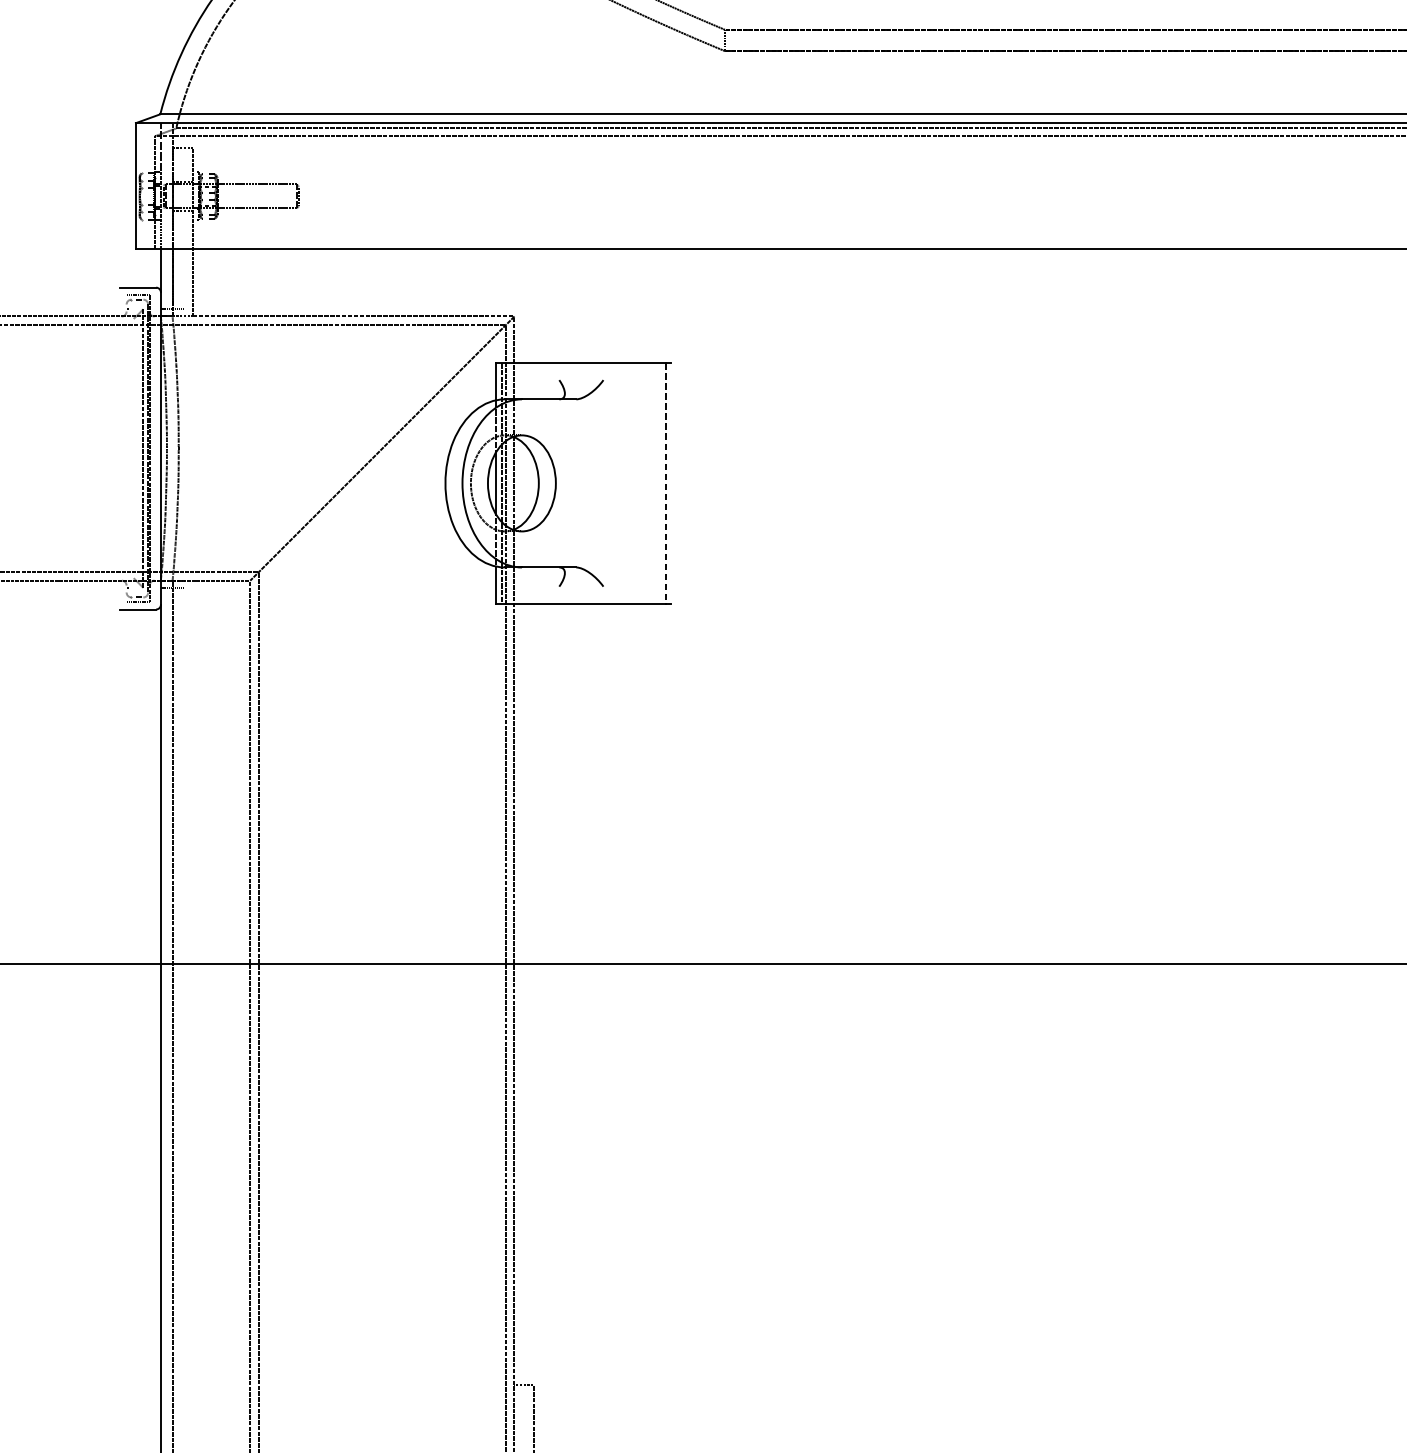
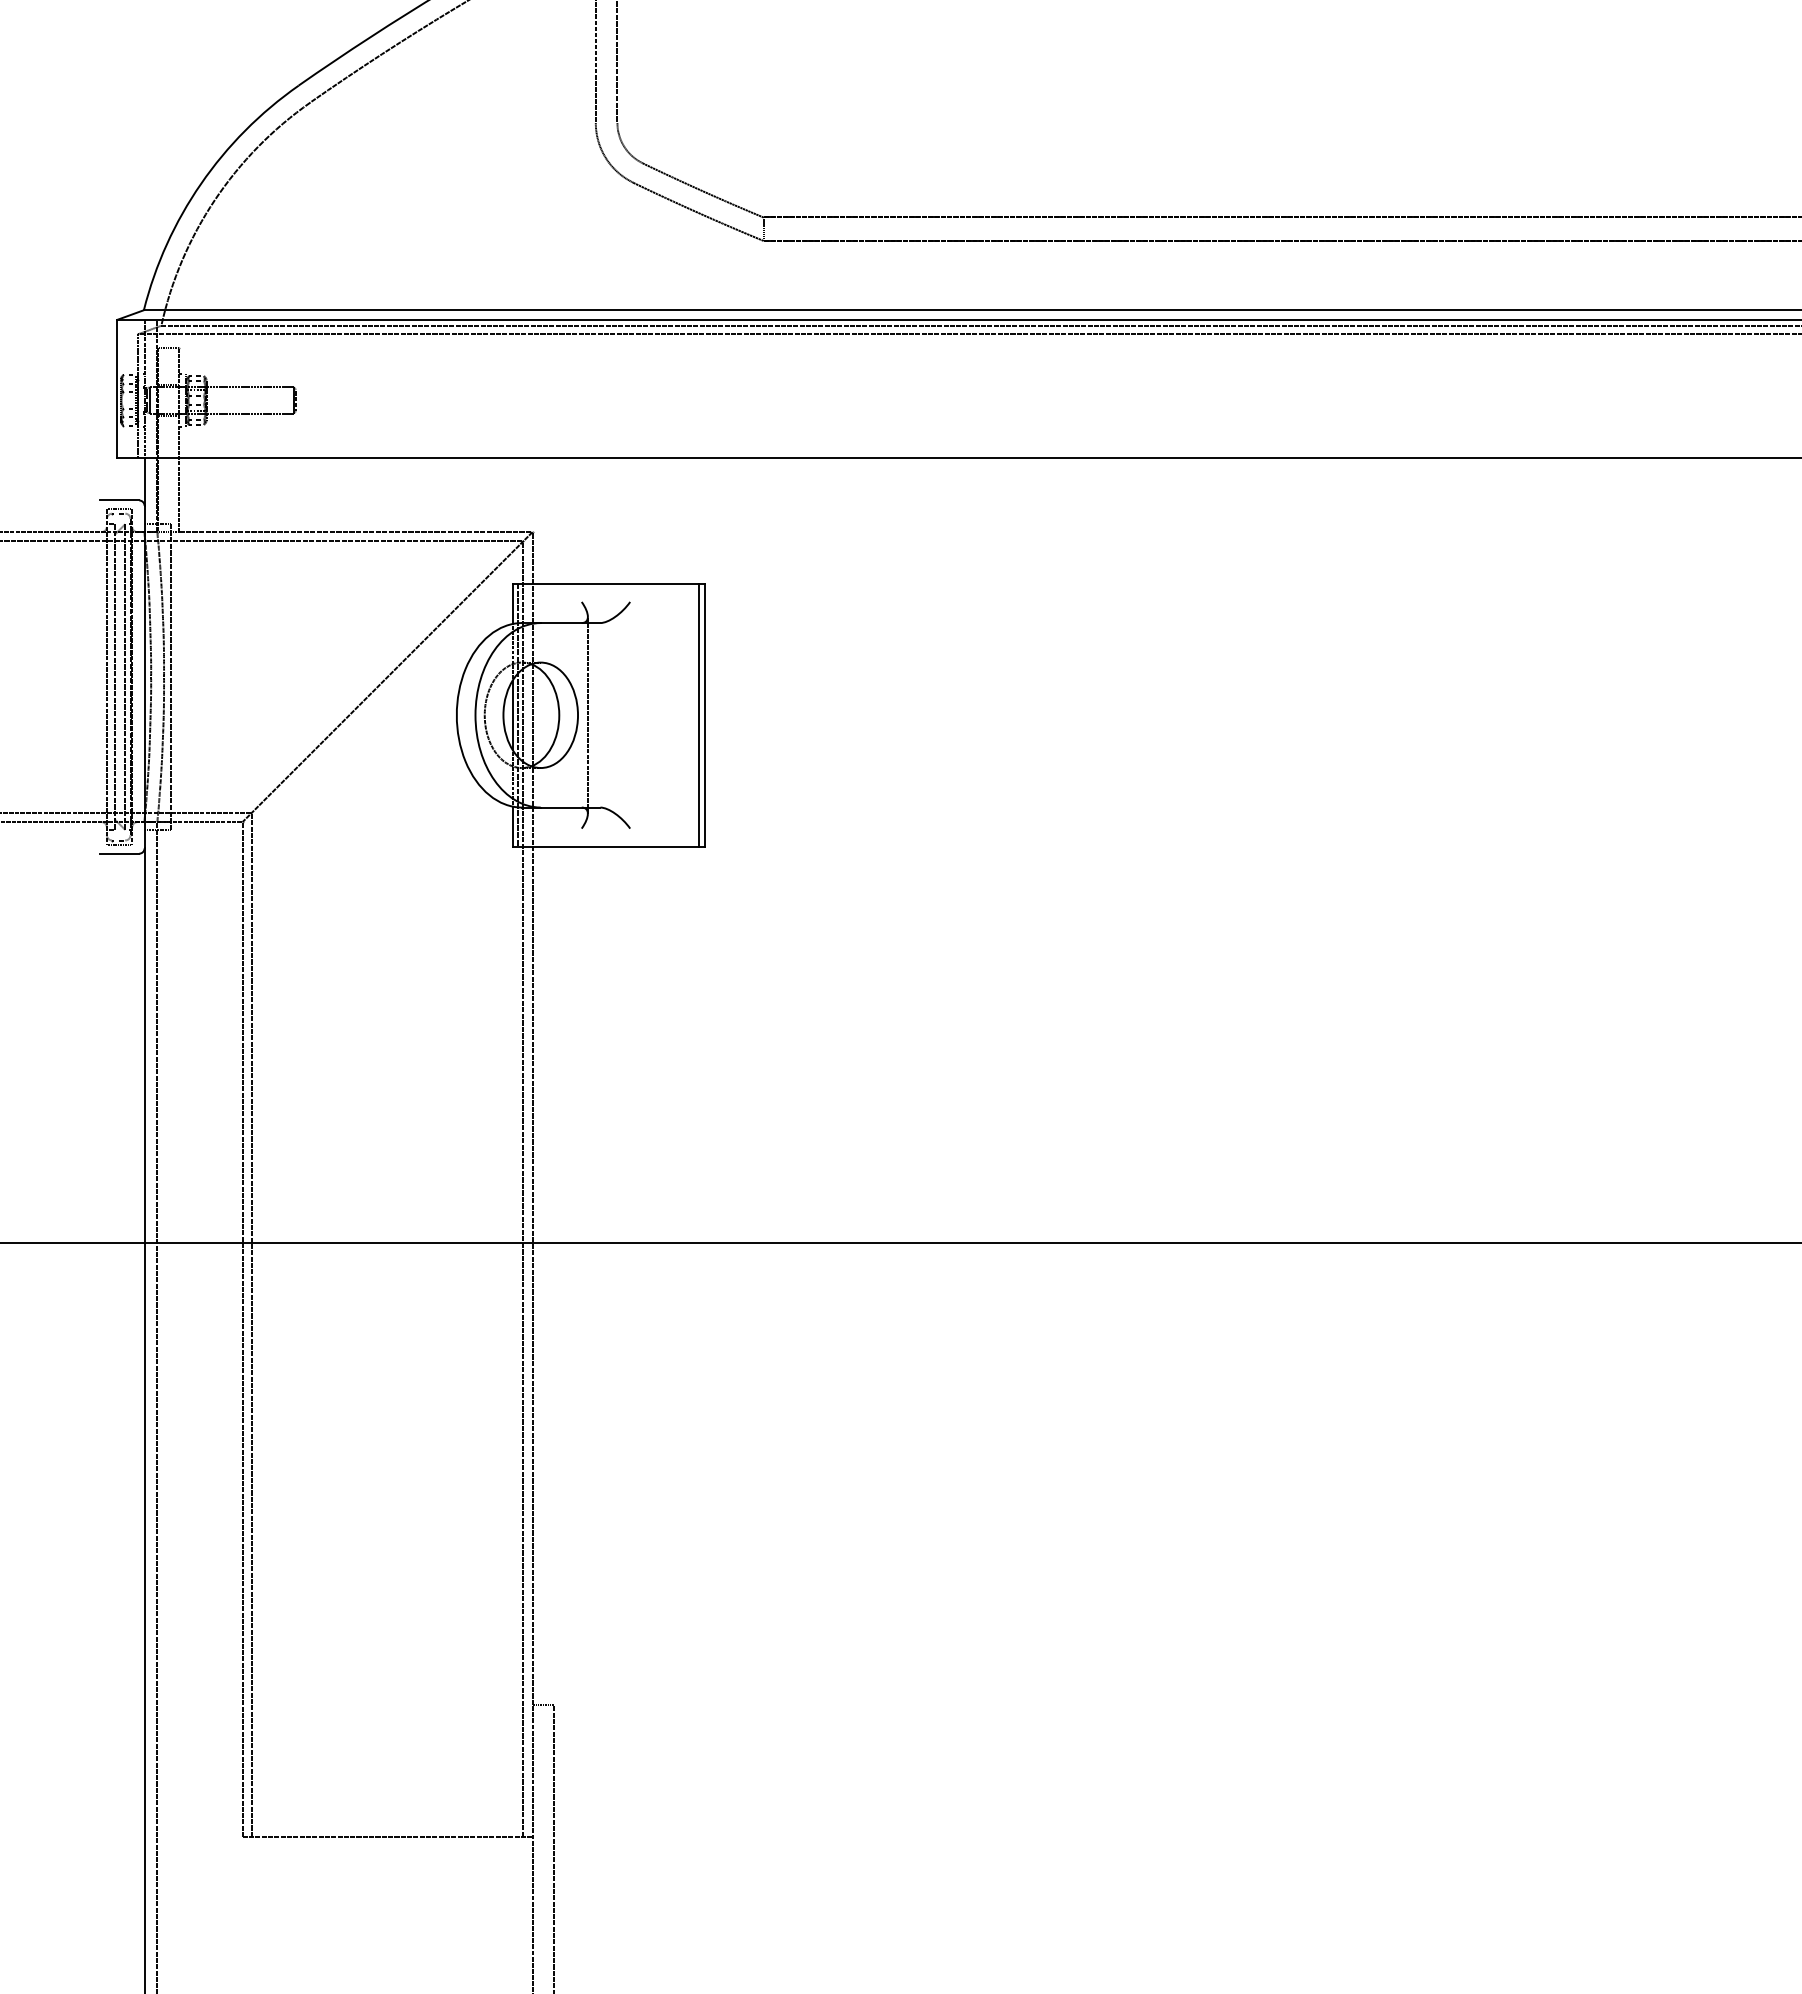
line: (126, 448) -> (106, 676), added
line: (133, 448) -> (114, 676), added
line: (184, 448) -> (170, 676), added
line: (564, 483) -> (587, 715), added
line: (666, 483) -> (699, 715), dashed -> solid
line: (671, 483) -> (704, 715), added

